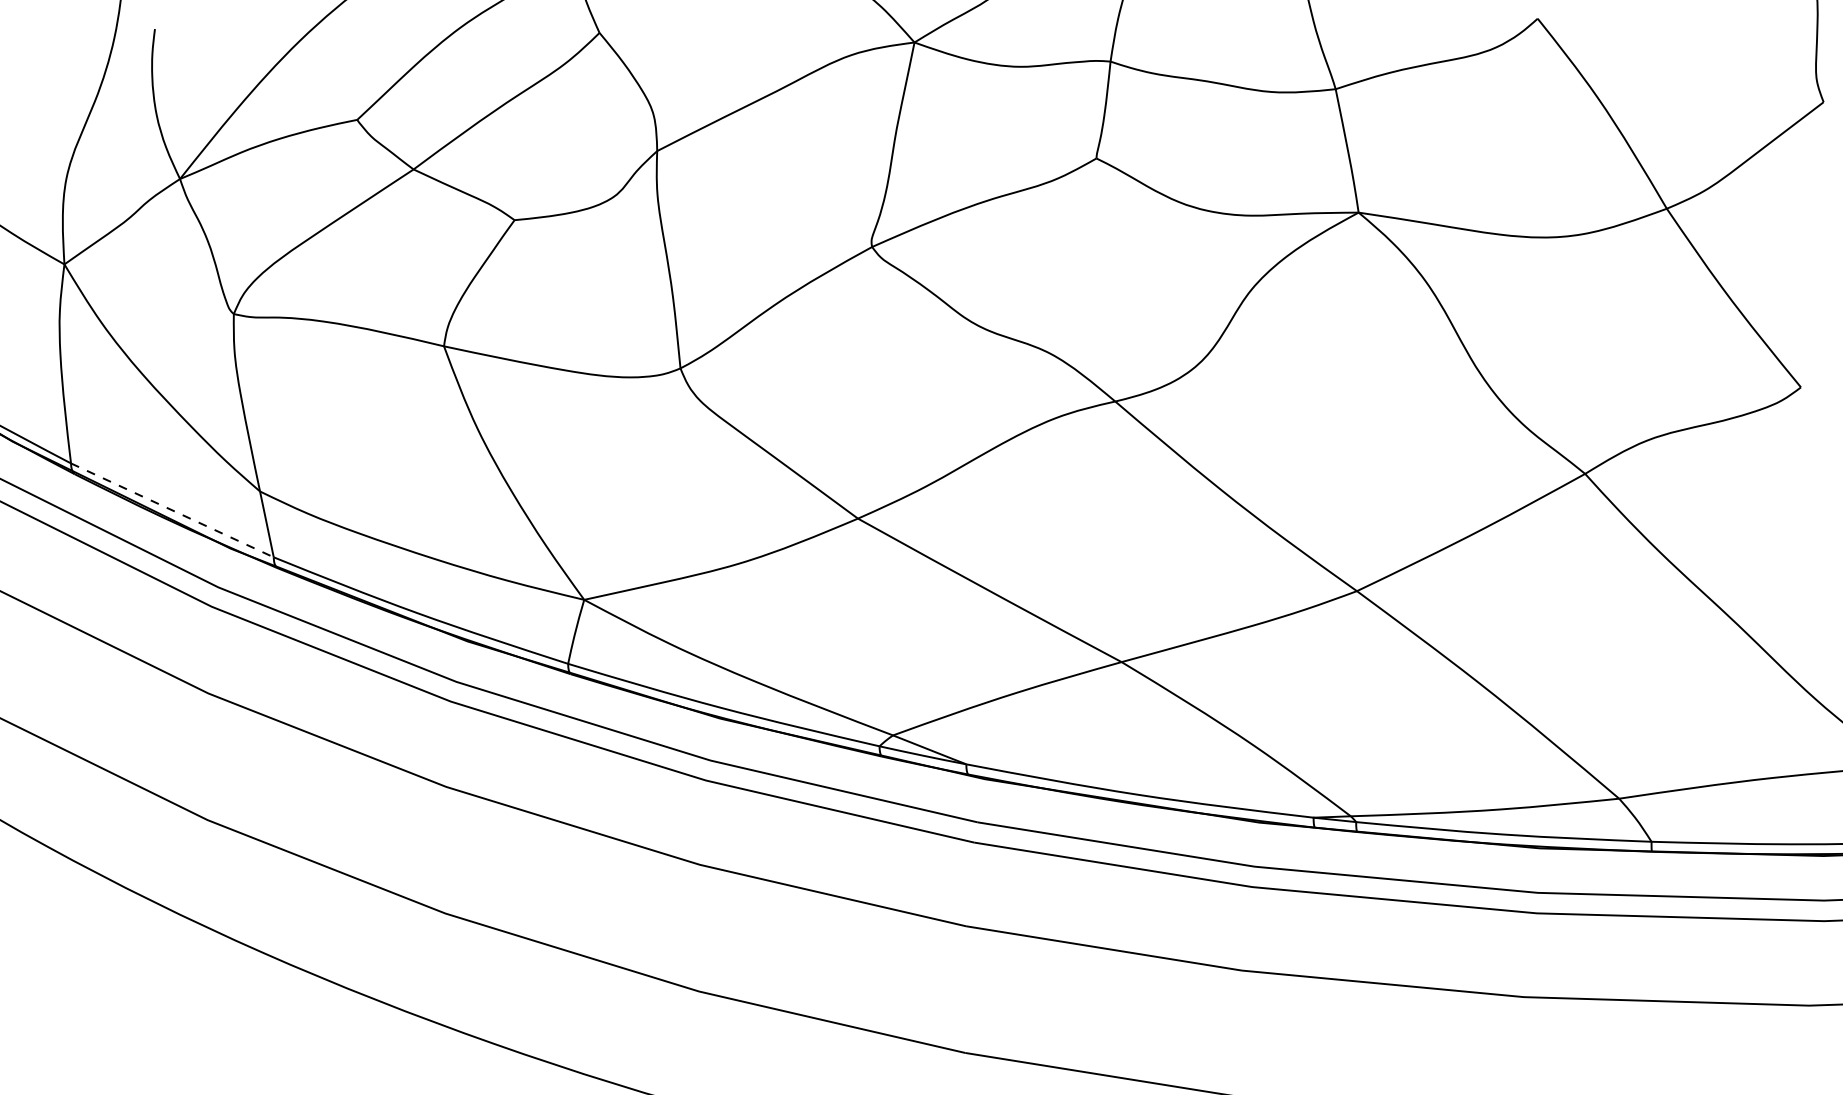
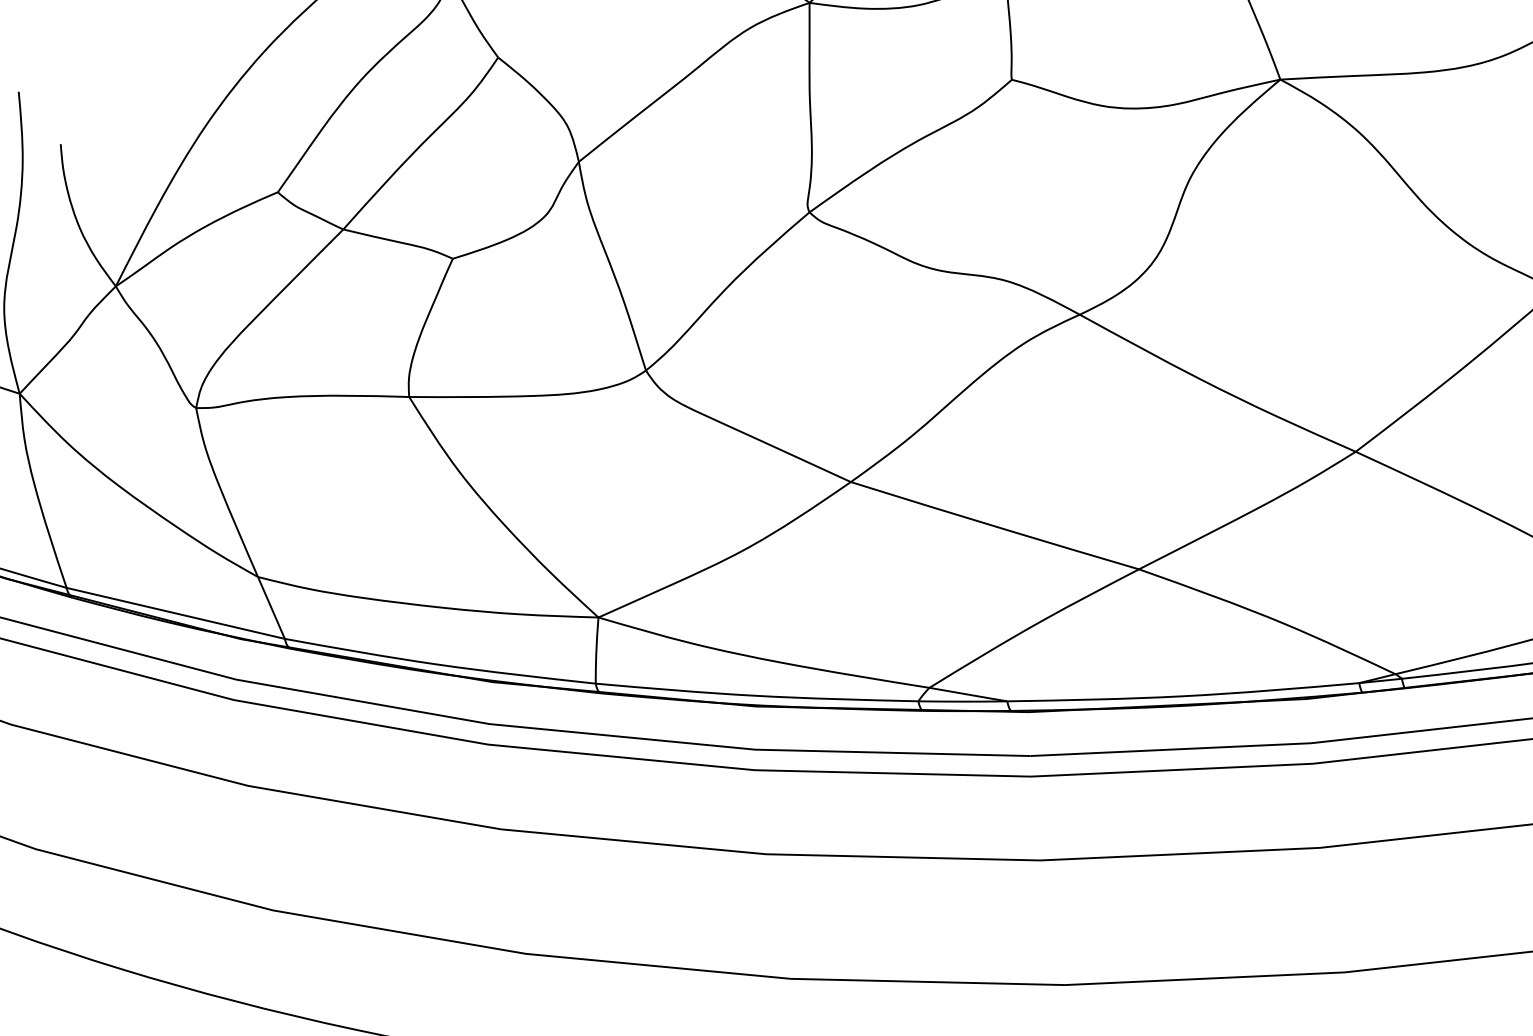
line: (172, 510) -> (175, 613), dashed -> solid

